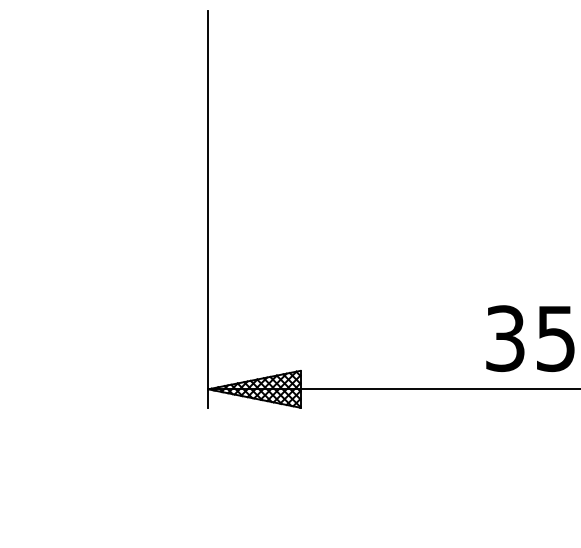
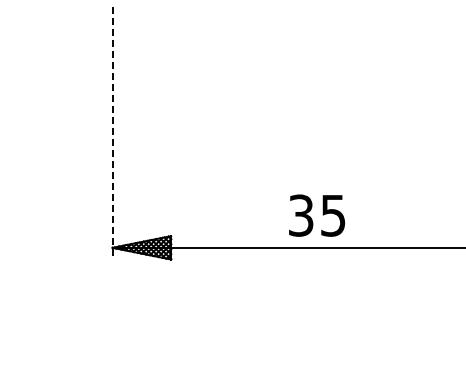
line: (208, 209) -> (112, 133), solid -> dashed

